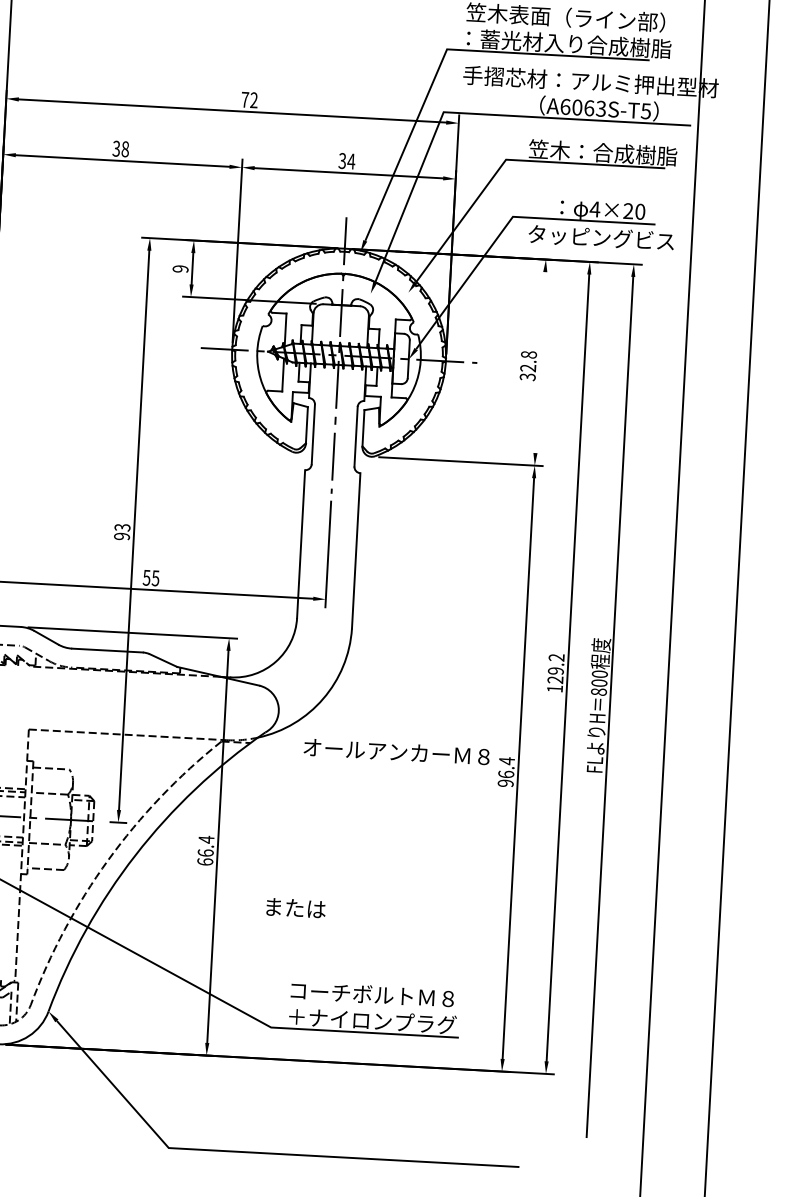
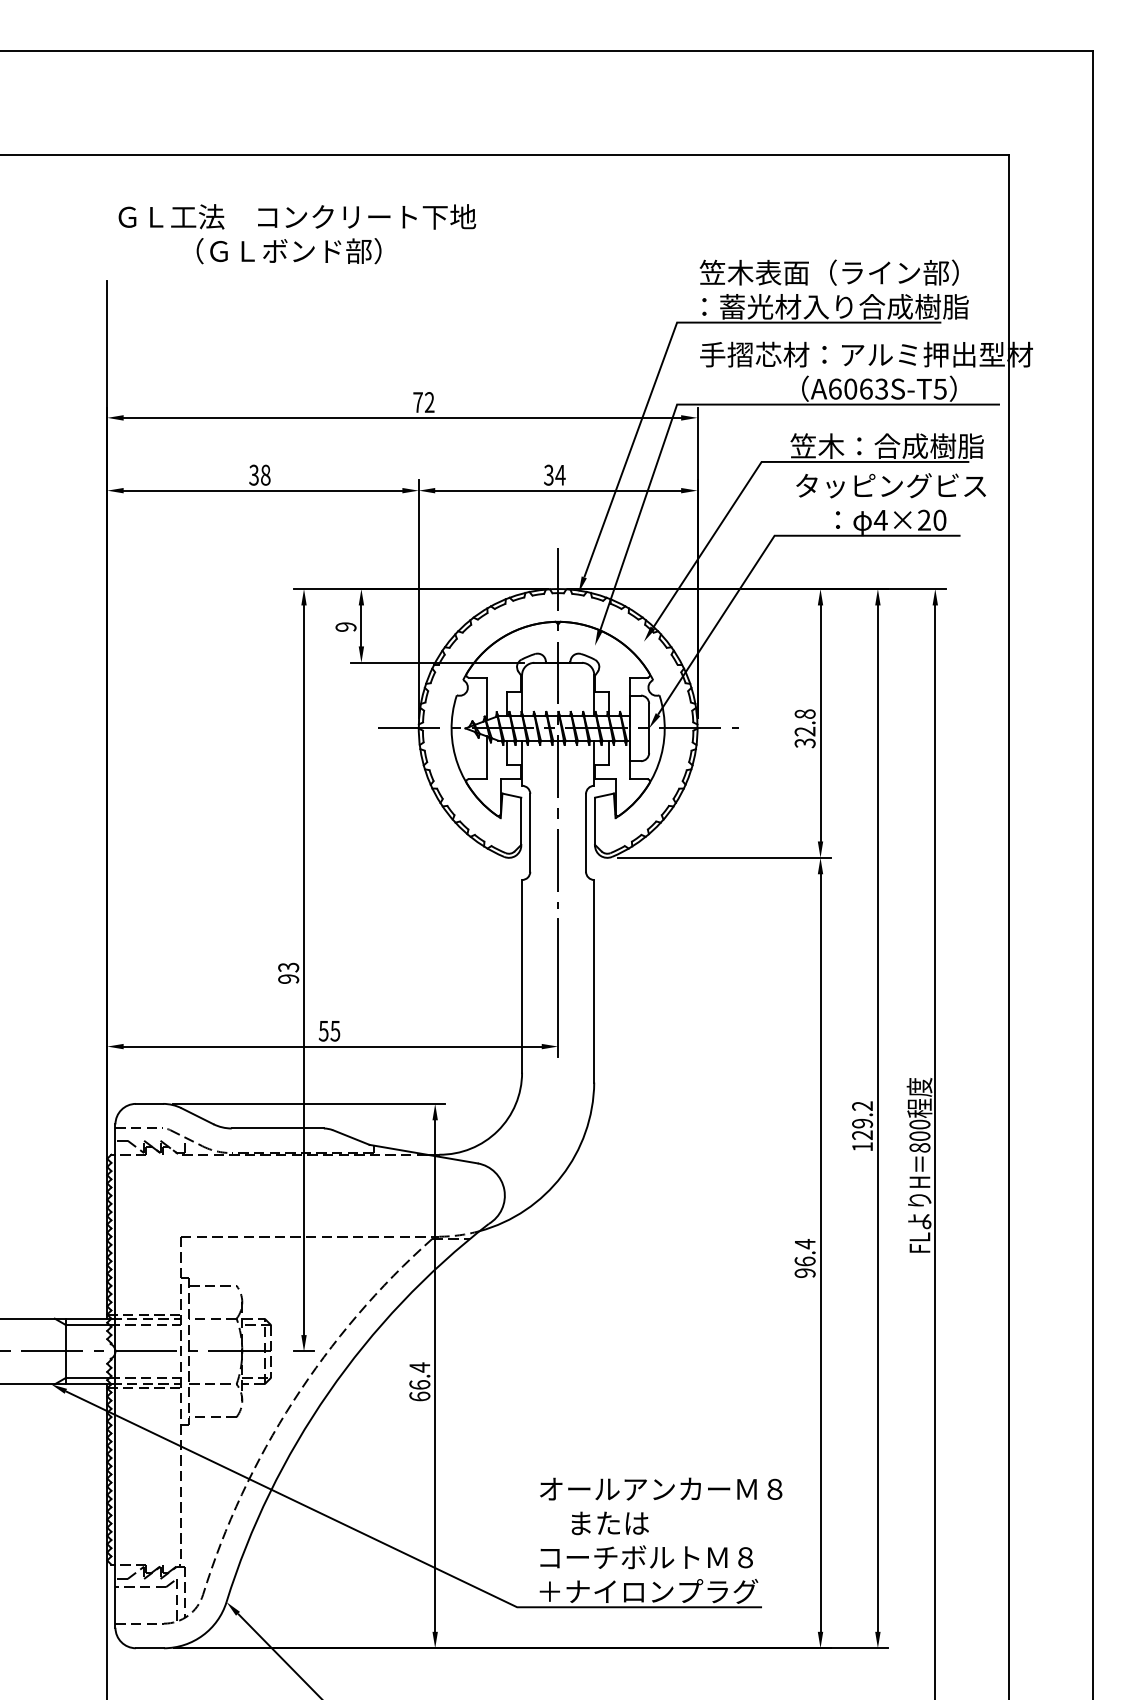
text: (600, 237) -> (890, 485), moved
line: (540, 362) -> (820, 723), added
text: (397, 751) -> (661, 1488), moved
text: (295, 908) -> (609, 1523), moved

